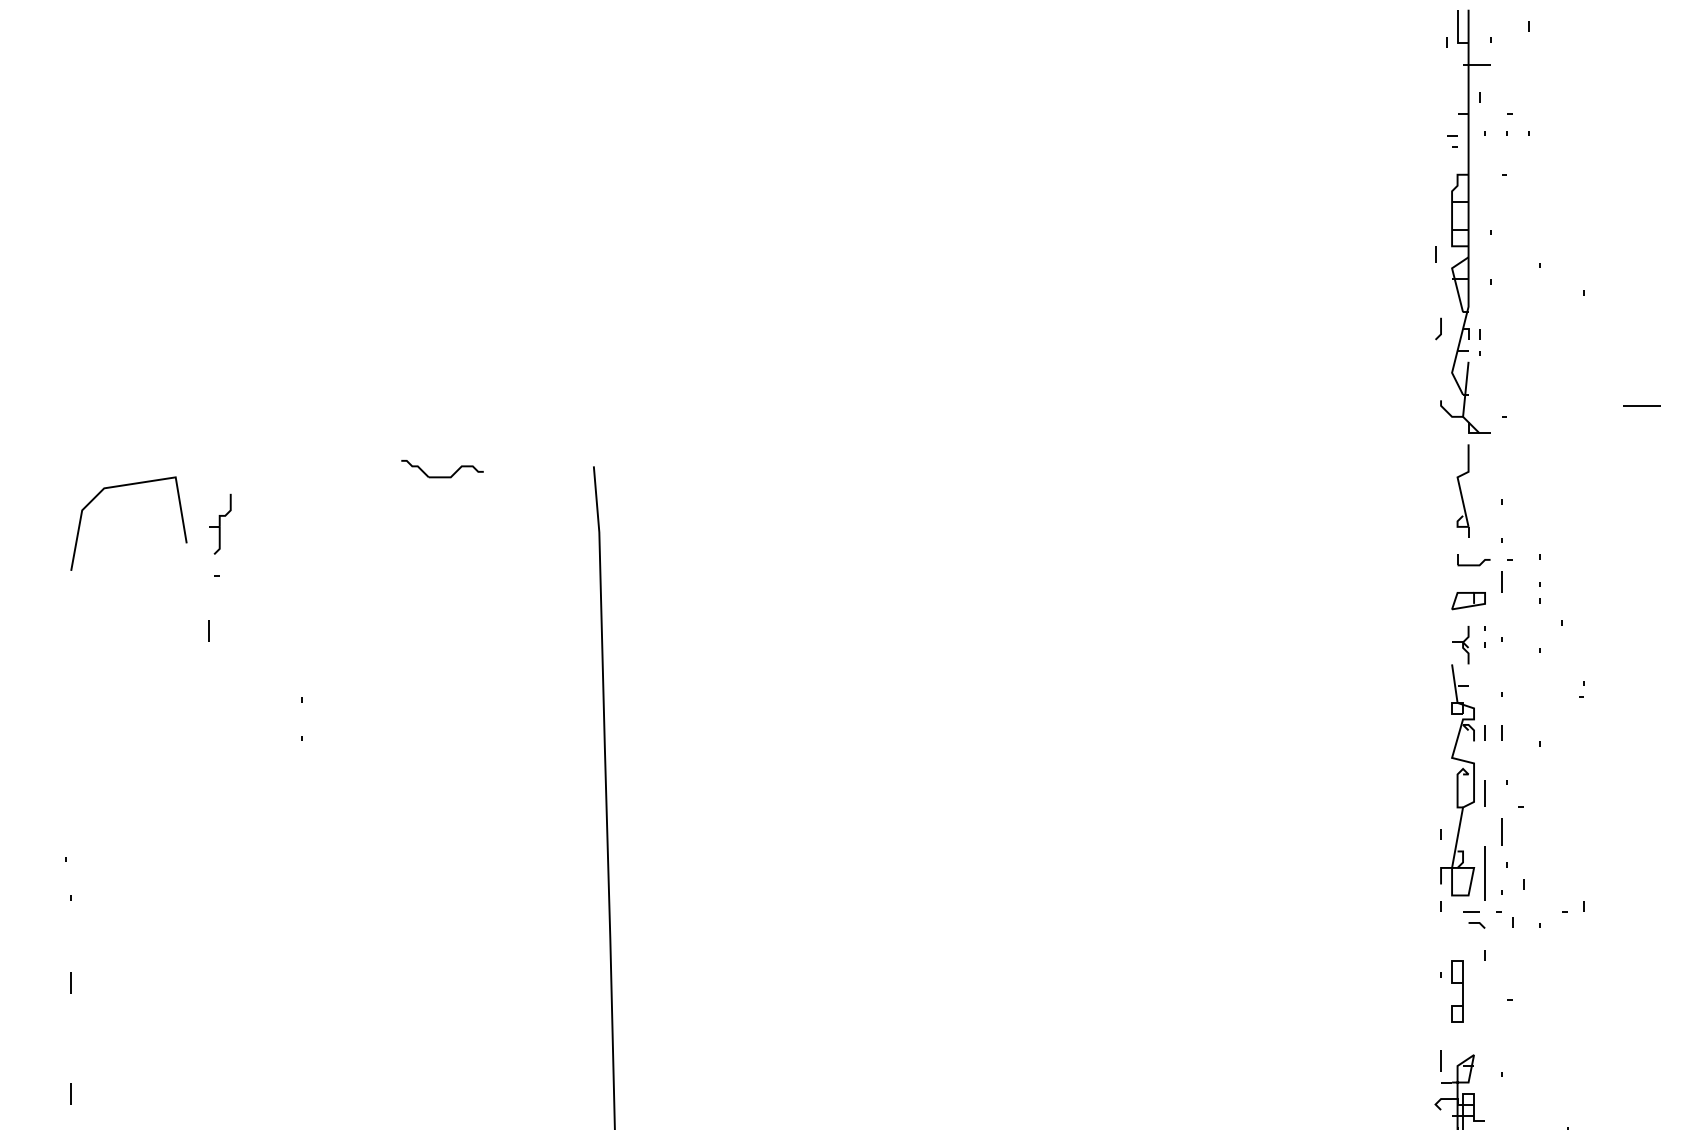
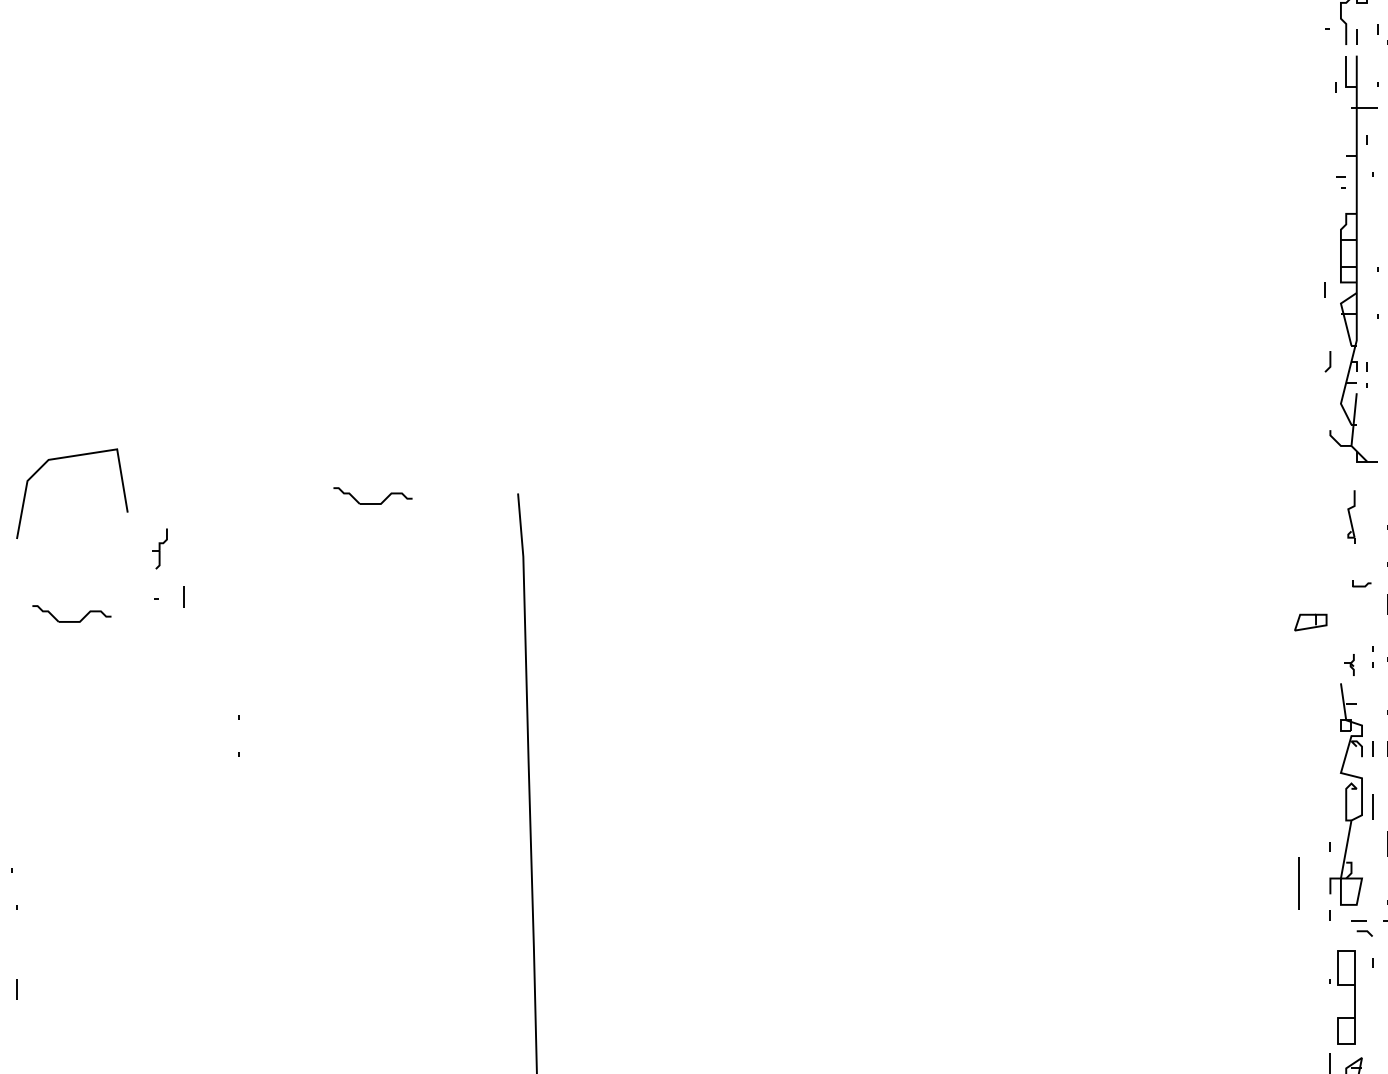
line: (124, 486) -> (68, 458), moved
part: (1462, 490) -> (1350, 516), size x0.6
part: (220, 523) -> (160, 548), size x0.7
part: (1473, 560) -> (1361, 583), size x0.6
part: (128, 599) -> (71, 621), added
curve: (1473, 600) -> (1315, 622), moved
line: (208, 630) -> (184, 596), moved
part: (1460, 645) -> (1349, 665), size x0.6
line: (1484, 873) -> (1298, 883), moved
part: (1457, 991) -> (1346, 996), size x1.6

